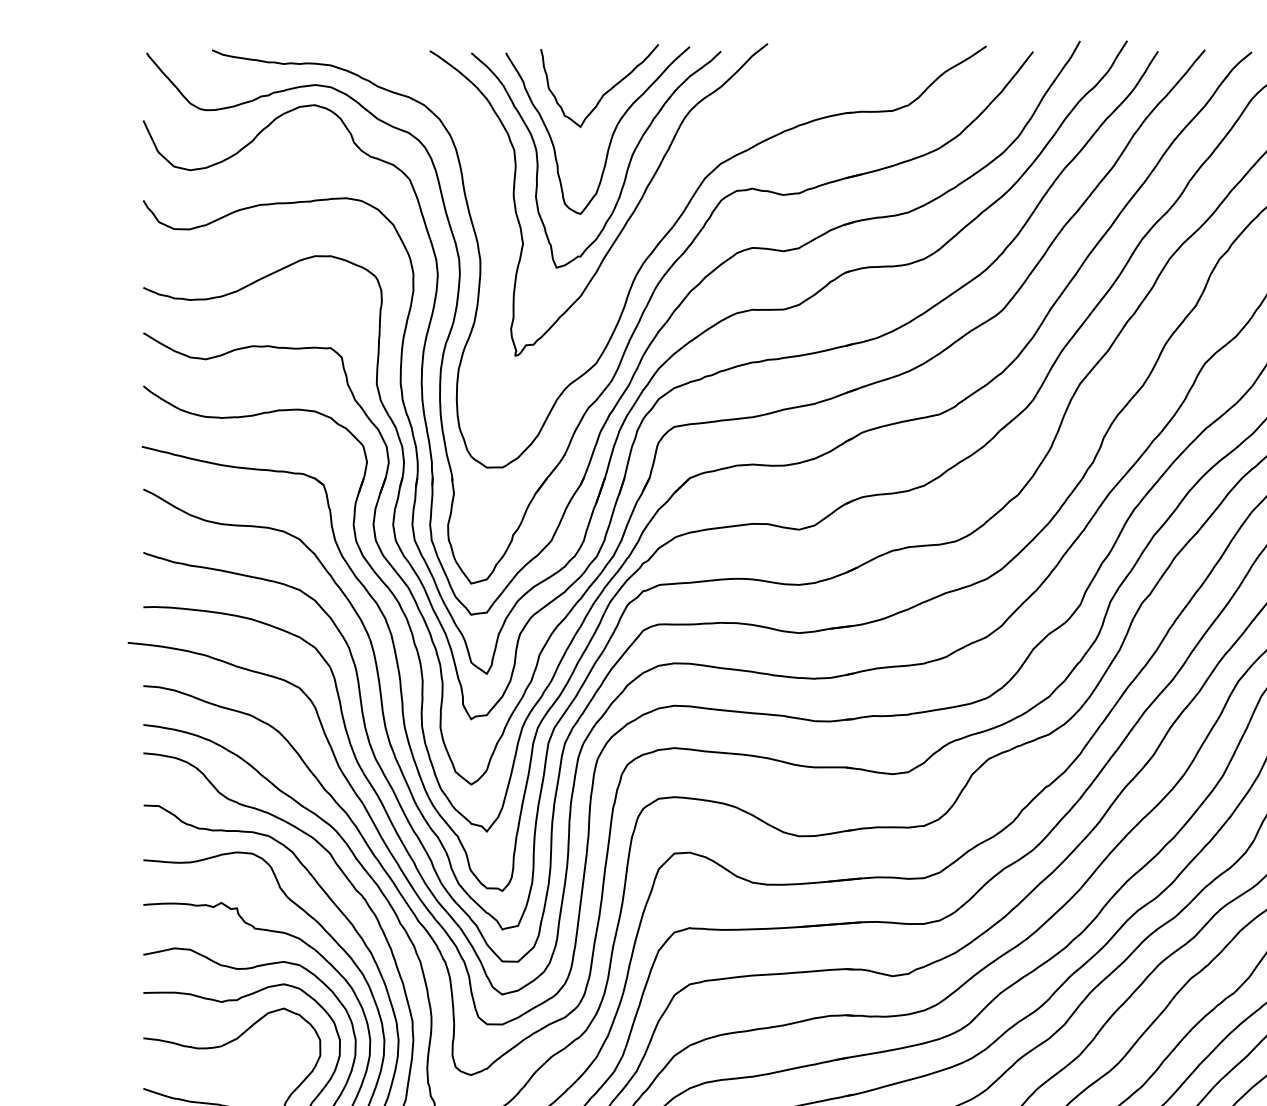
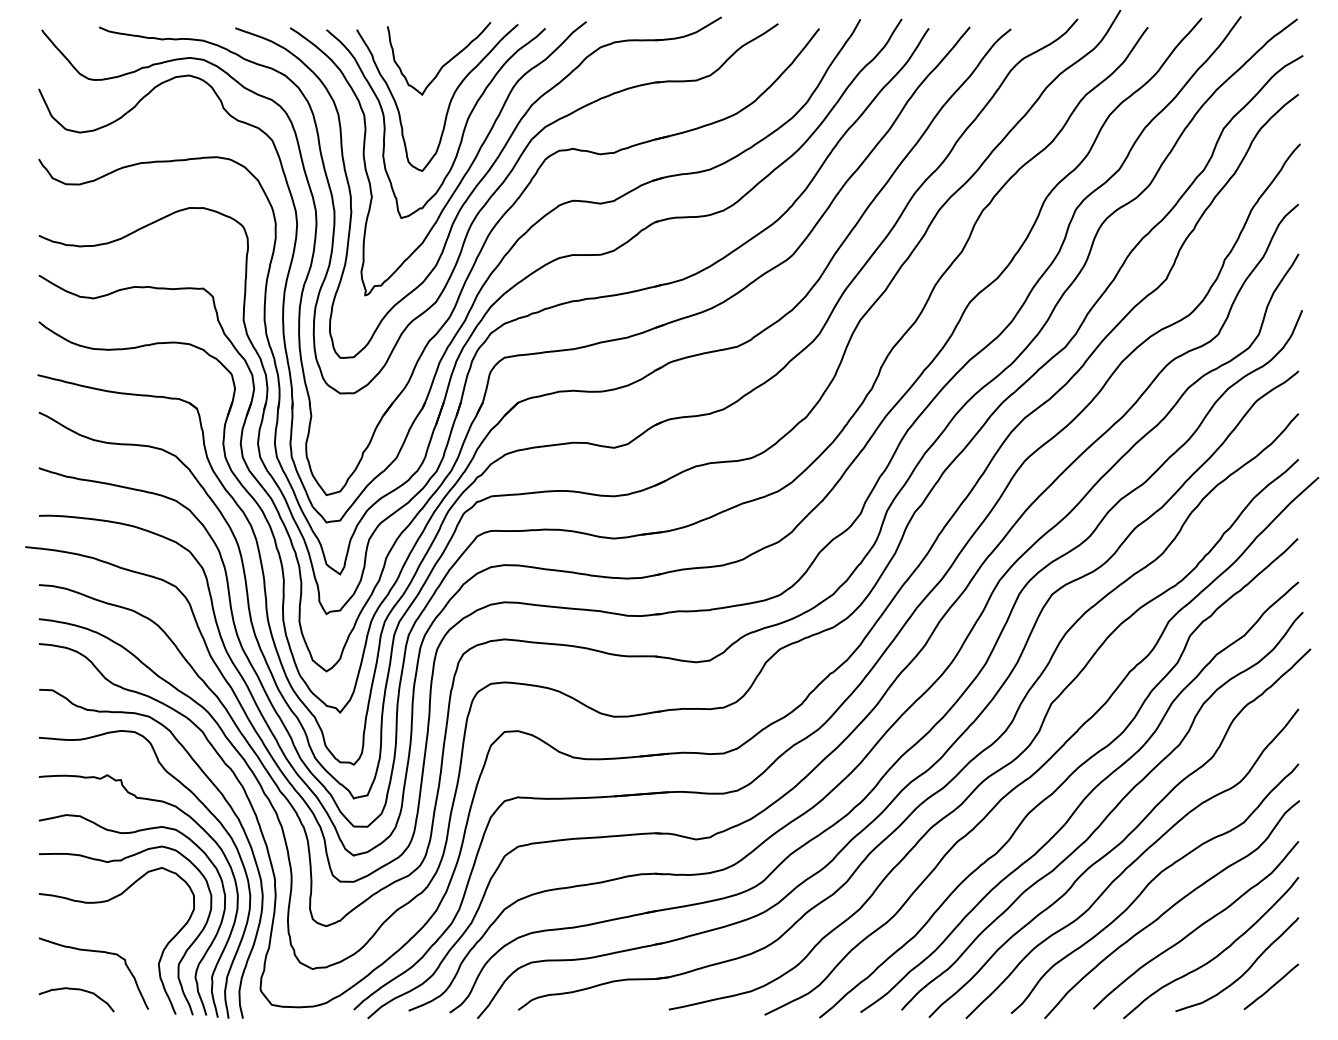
part: (644, 232) -> (478, 187), added

